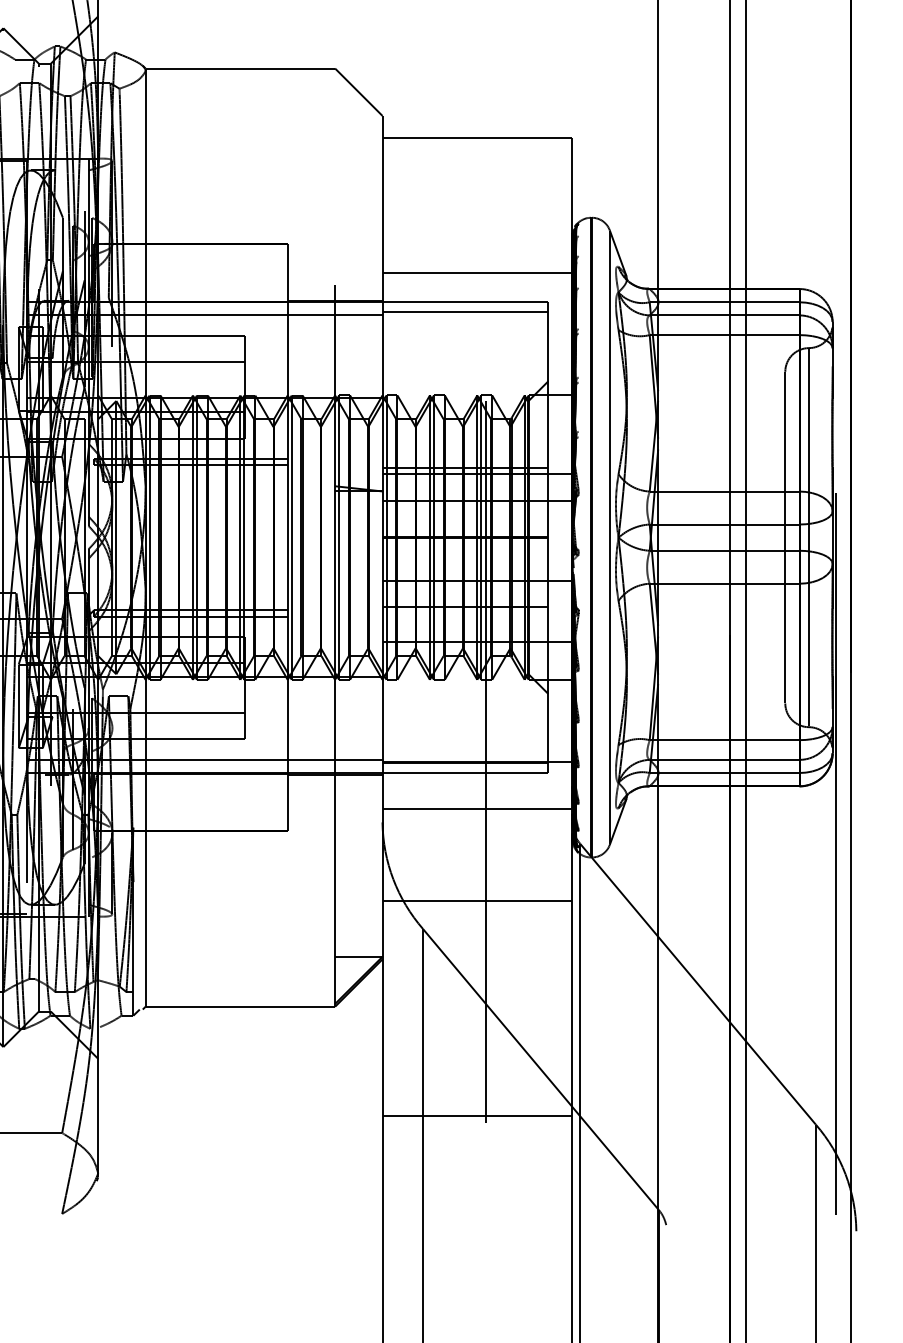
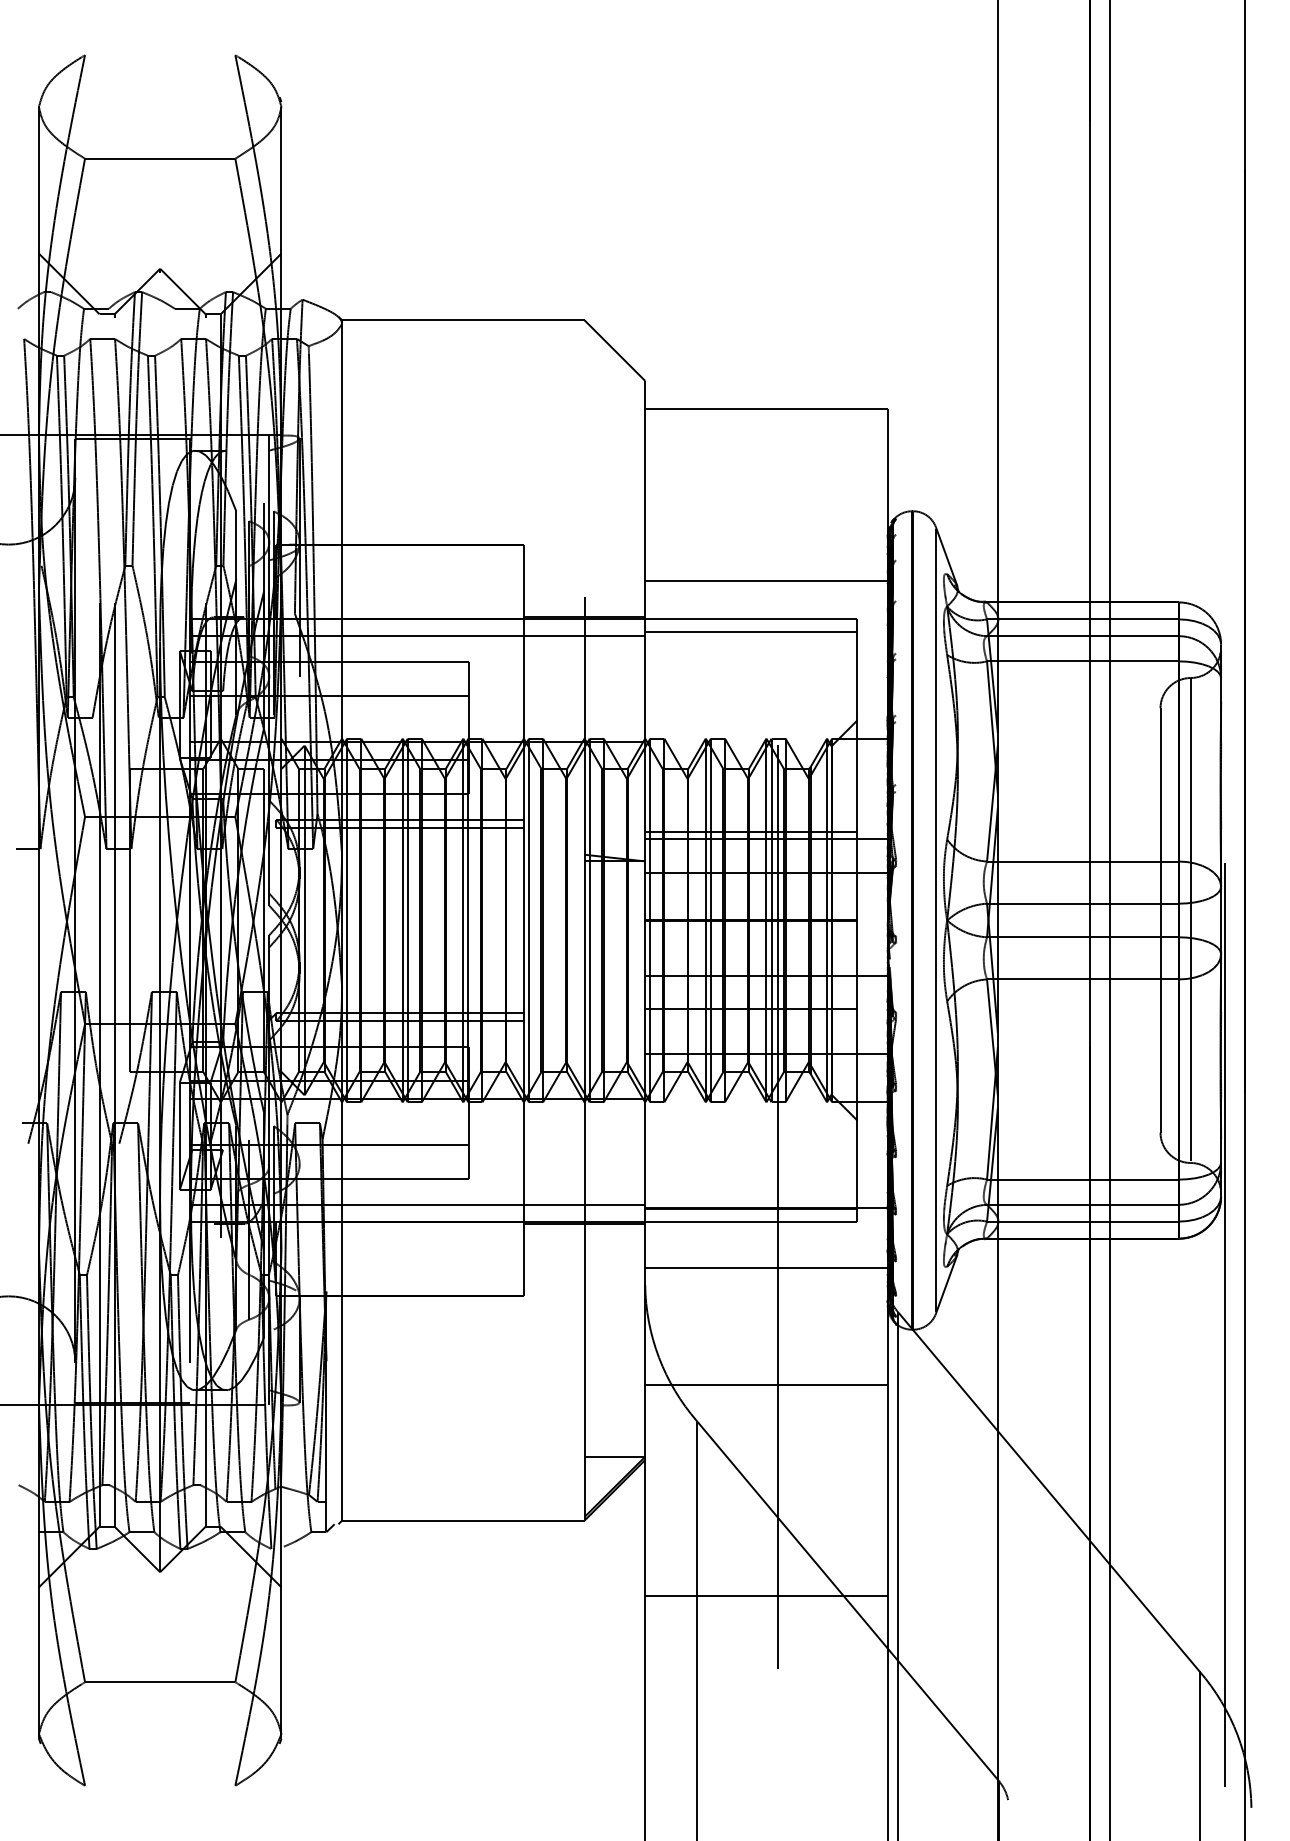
line: (477, 1116) -> (766, 1595), moved

